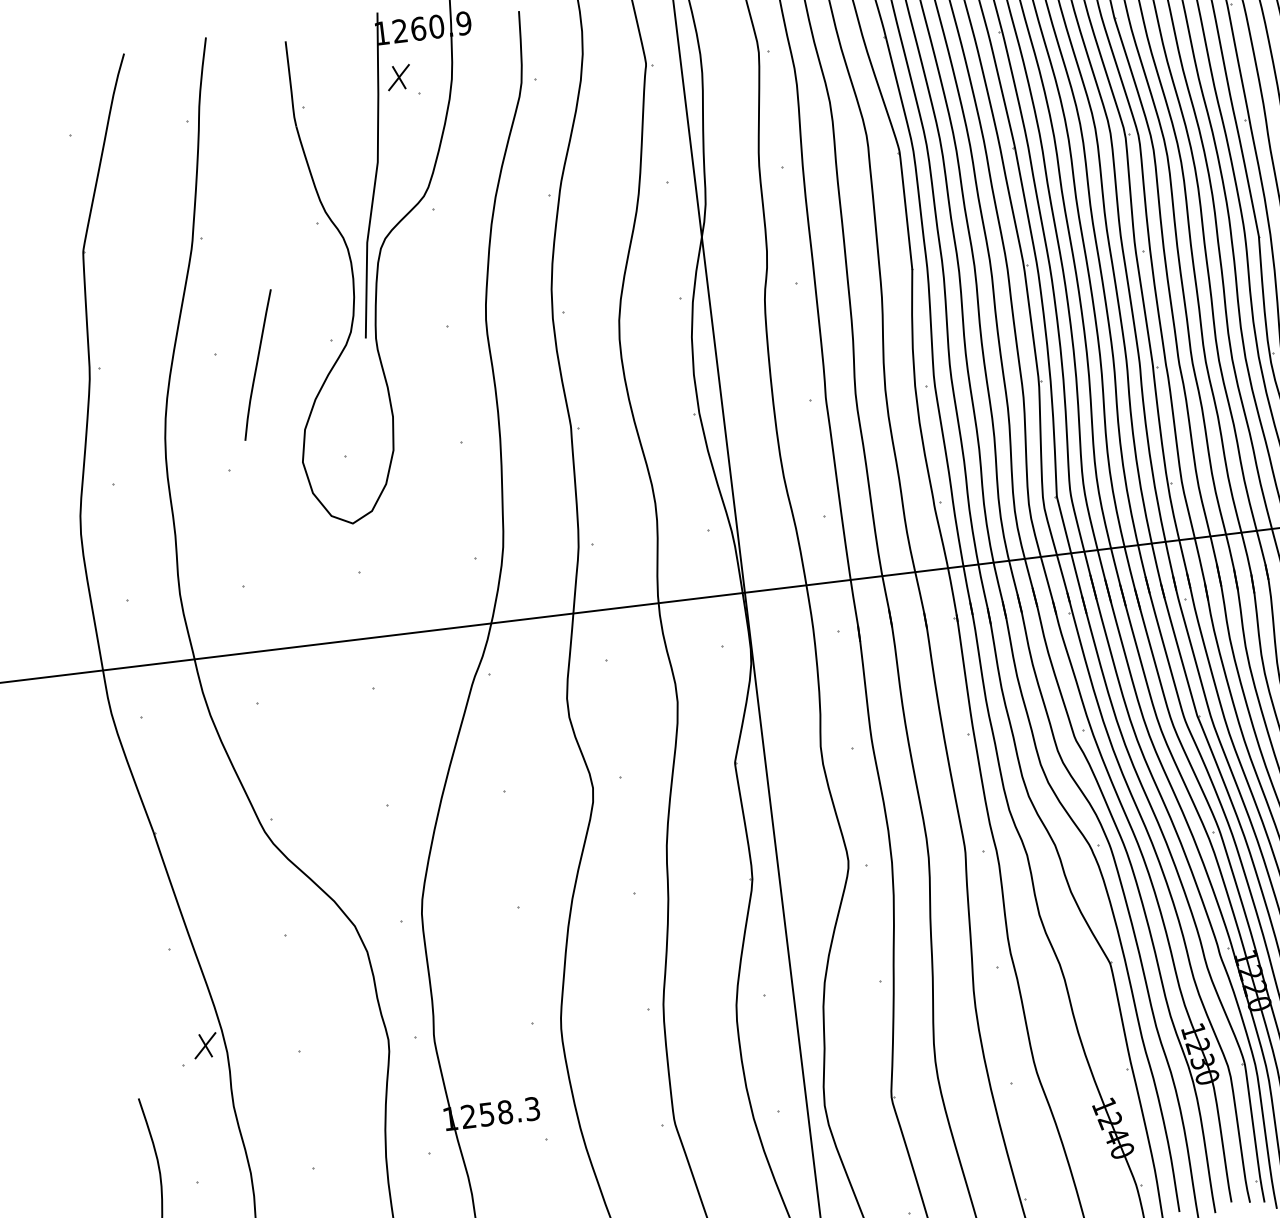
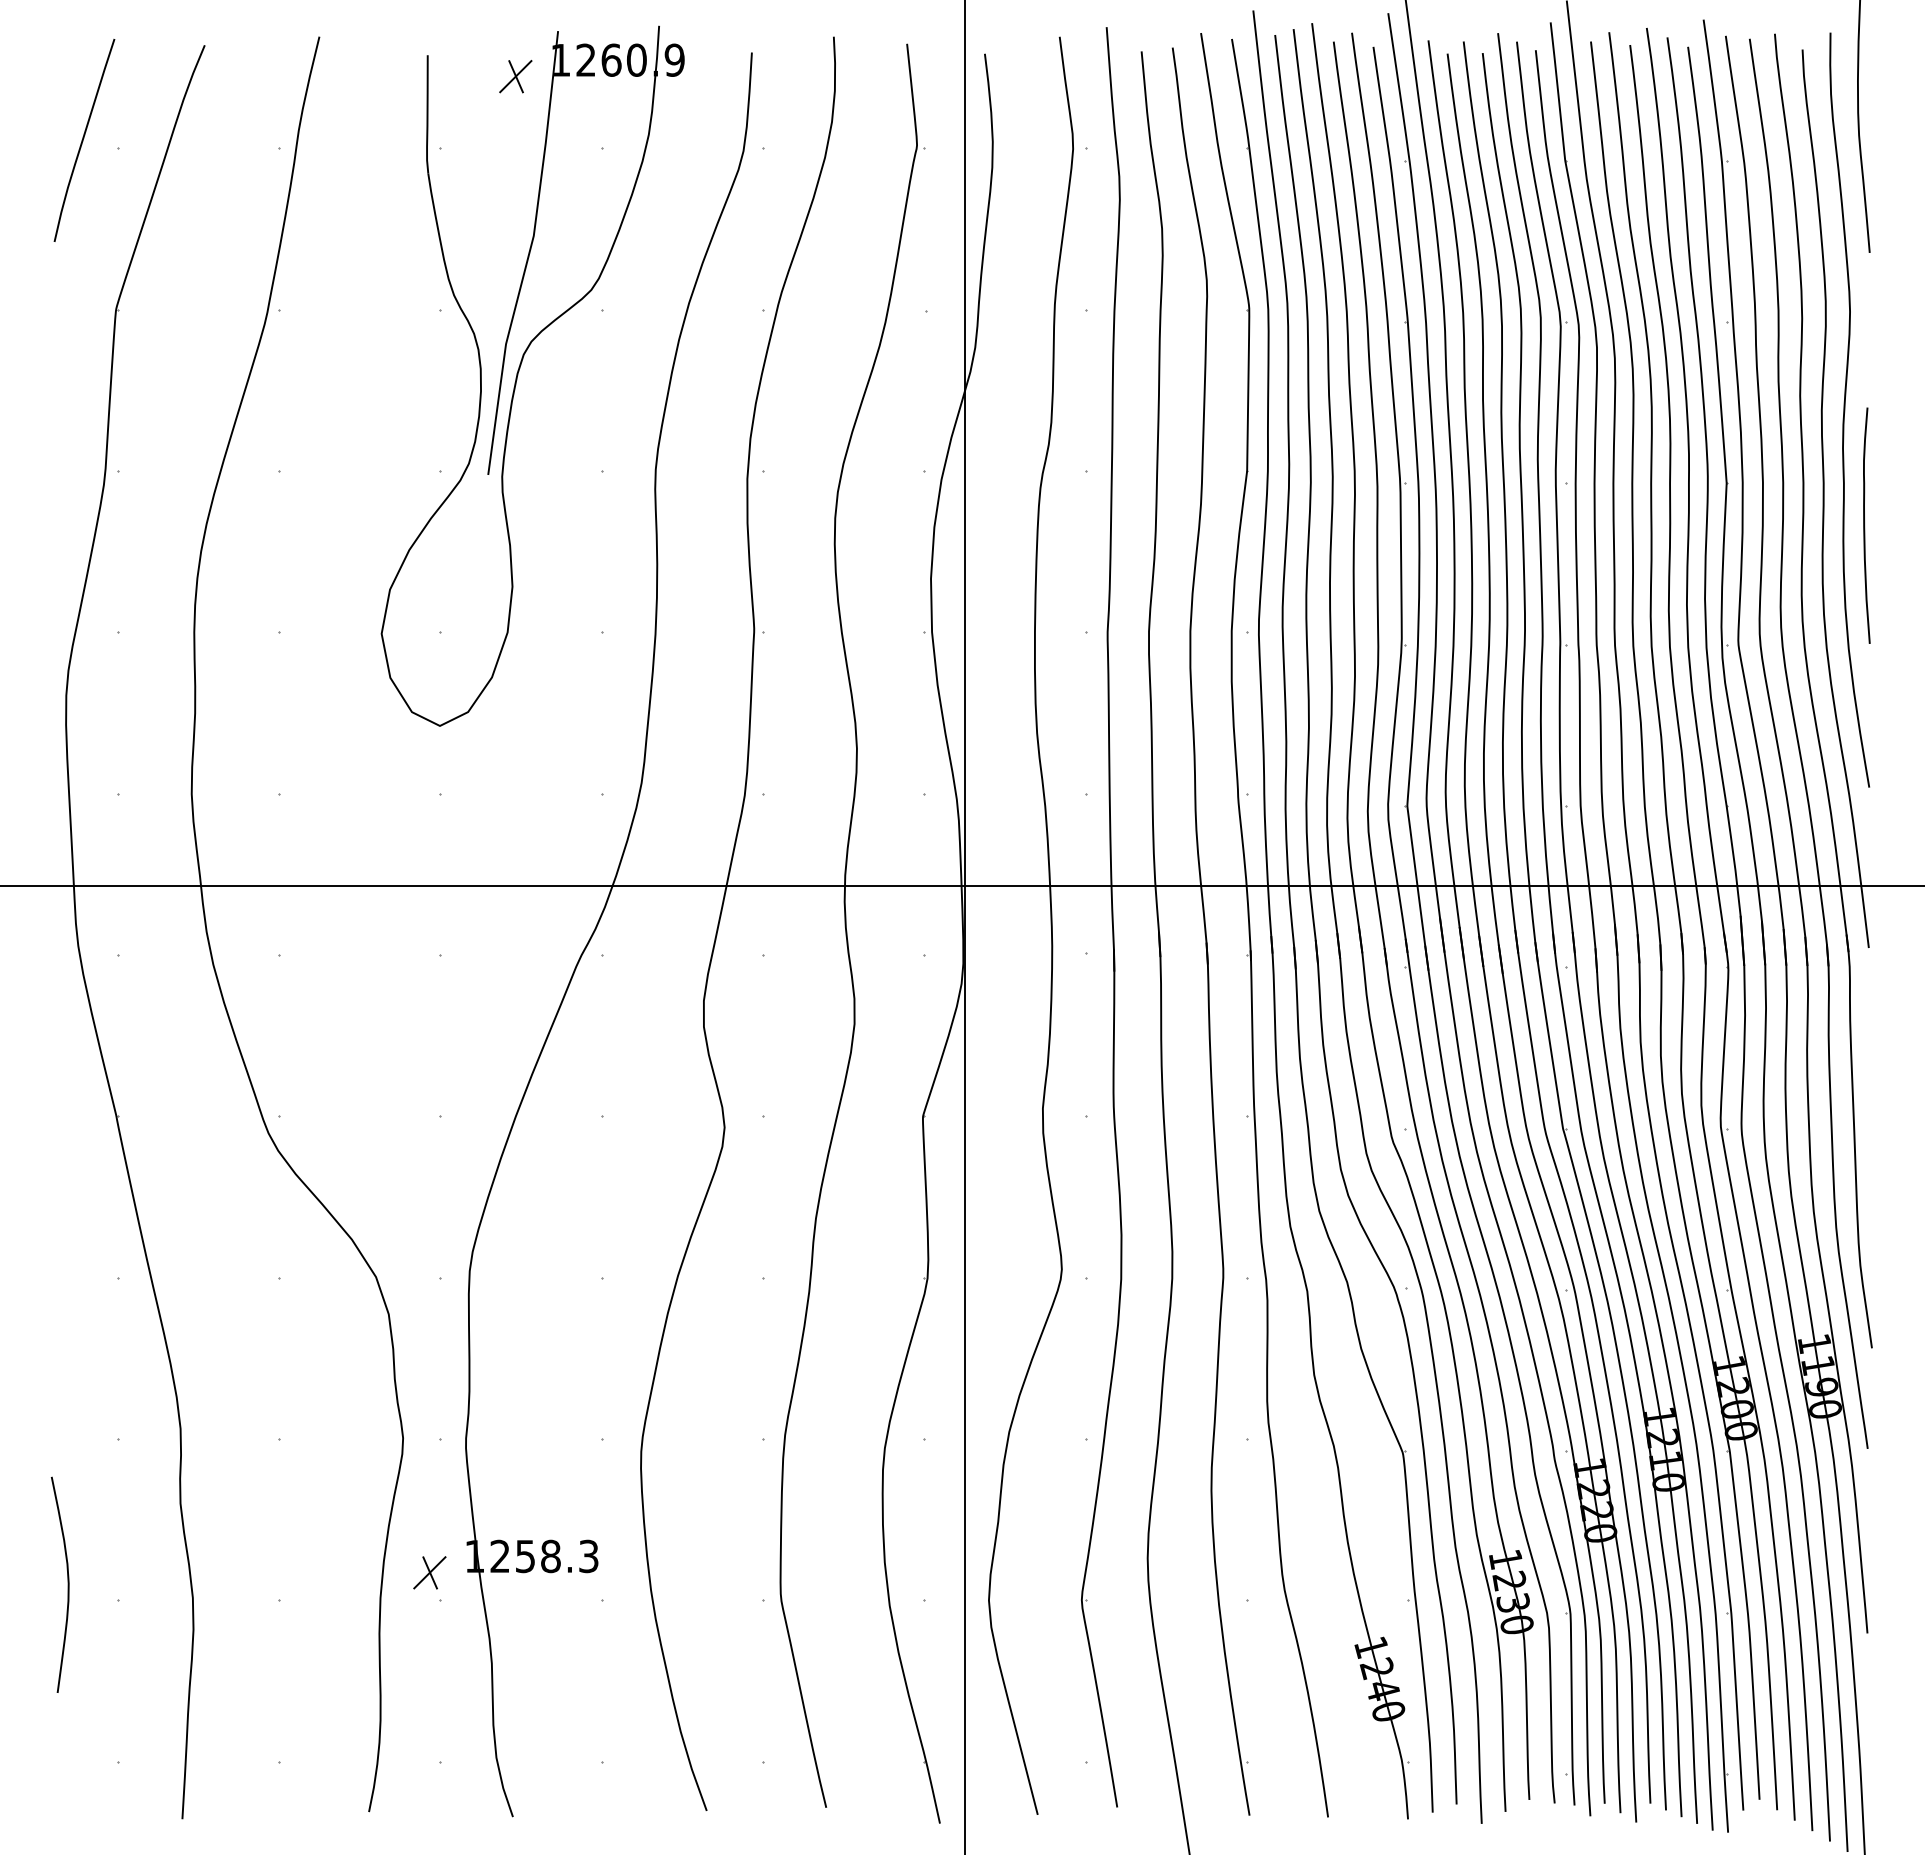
part: (398, 77) -> (515, 76), moved
curve: (257, 365) -> (83, 140), moved
part: (205, 1045) -> (429, 1572), moved

